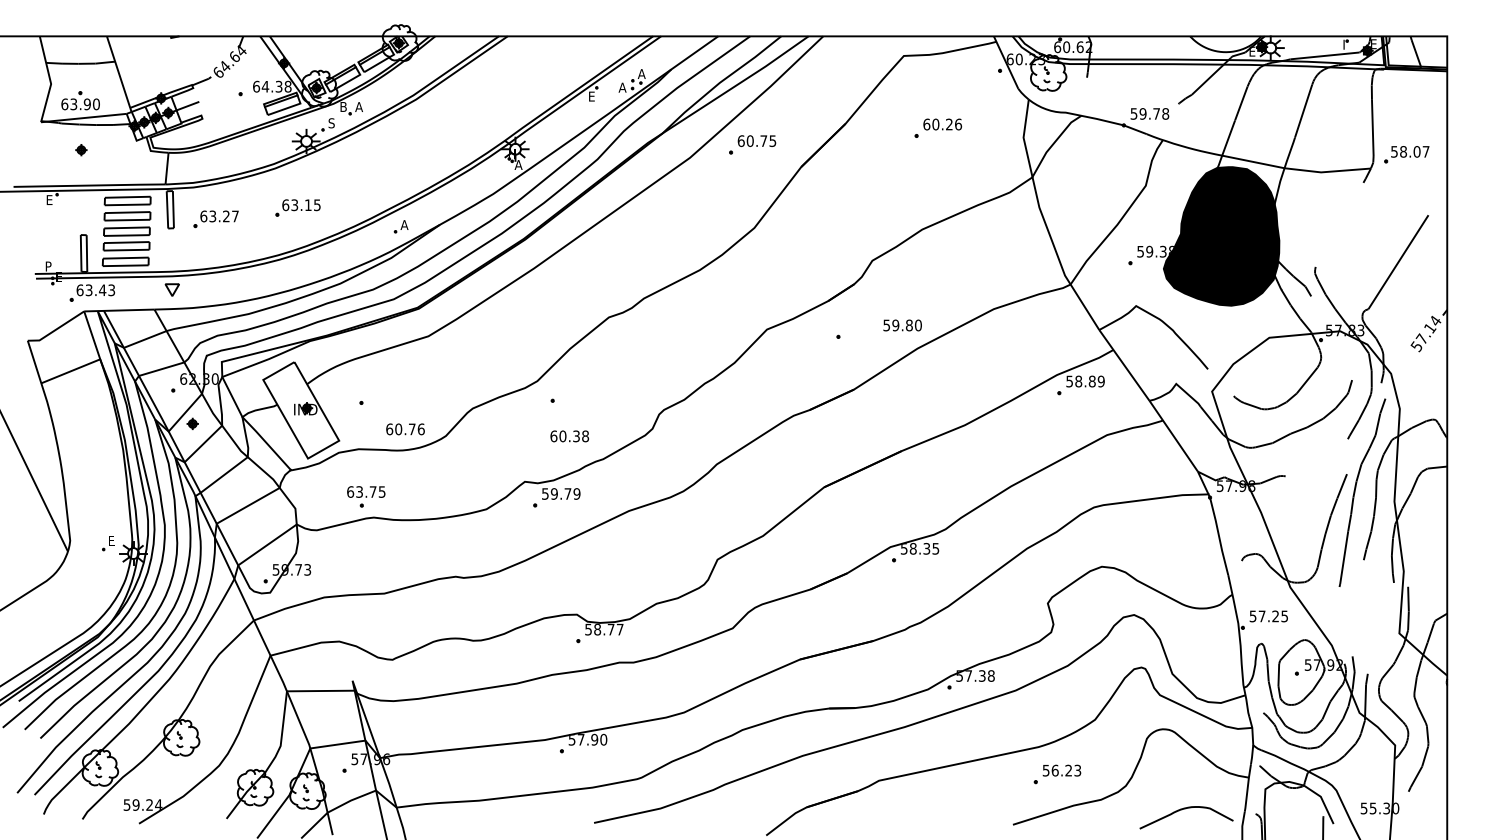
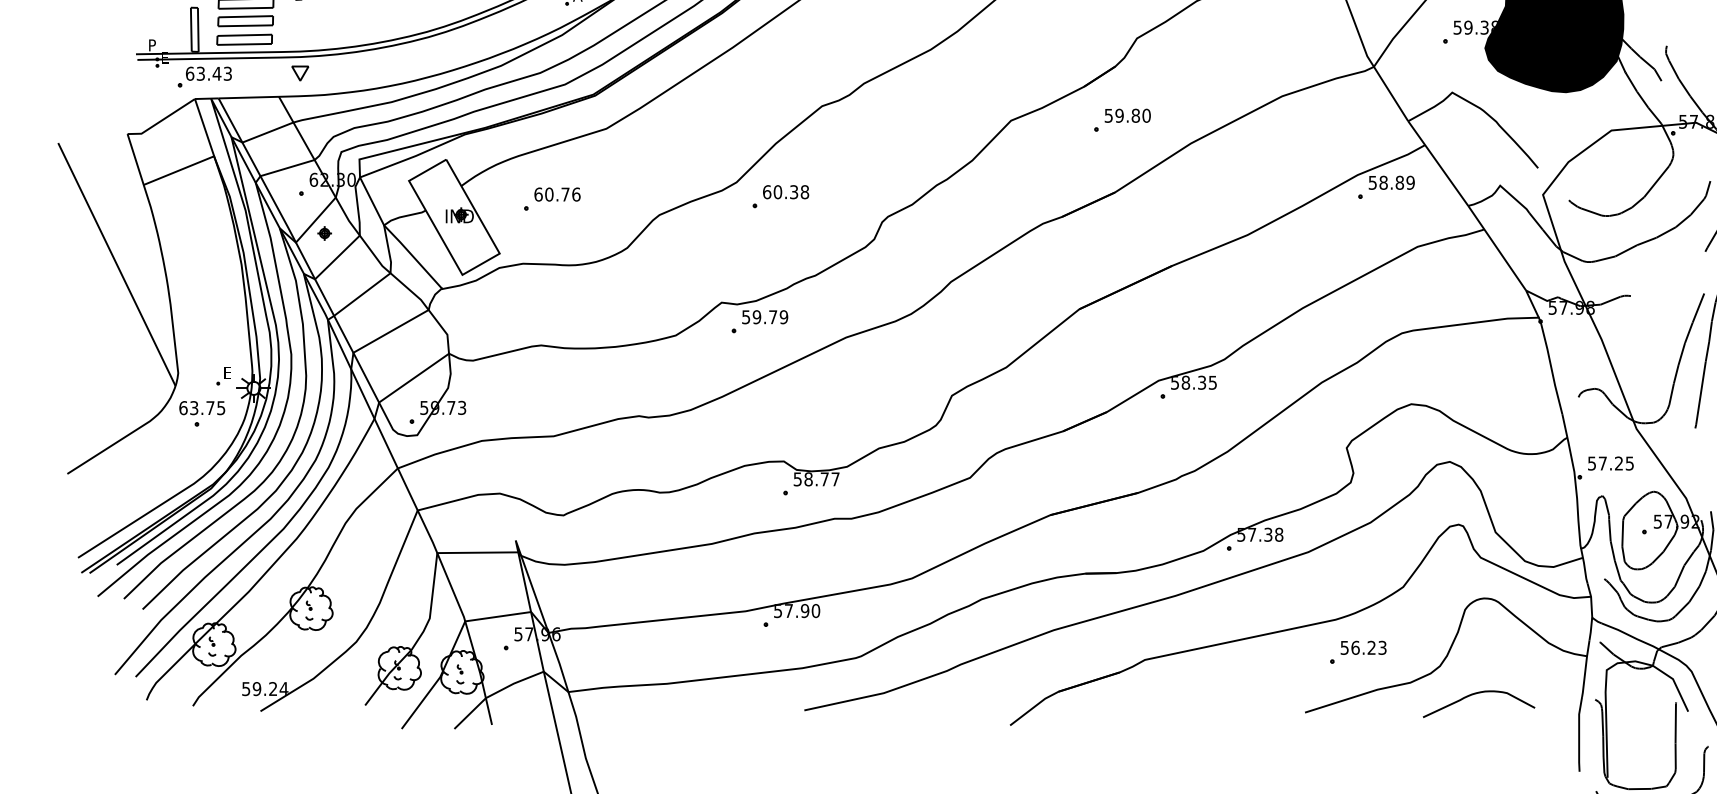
text: (902, 325) -> (1127, 115), moved
text: (405, 429) -> (557, 194), moved
text: (569, 436) -> (785, 192), moved
part: (366, 496) -> (202, 413), moved
curve: (1185, 809) -> (1477, 694), moved

